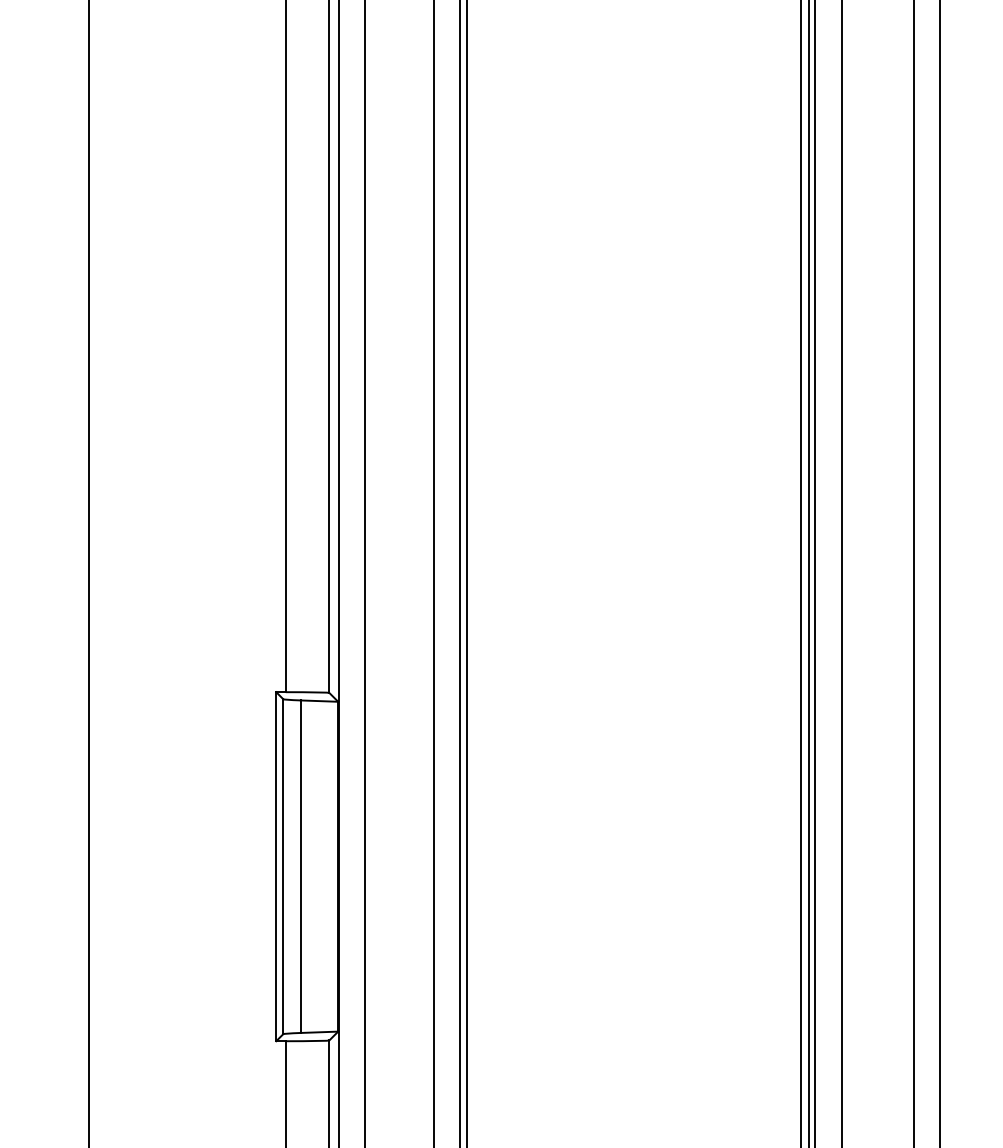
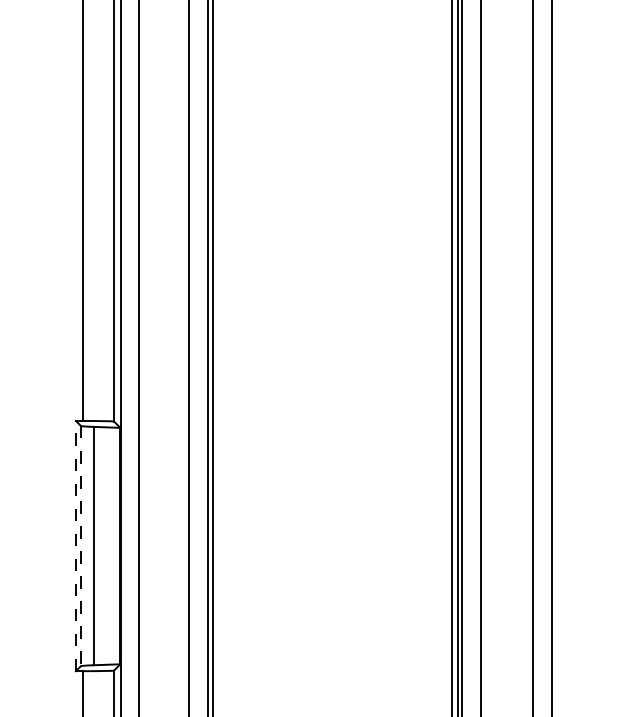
line: (276, 866) -> (76, 545), solid -> dashed
line: (283, 866) -> (81, 545), solid -> dashed

